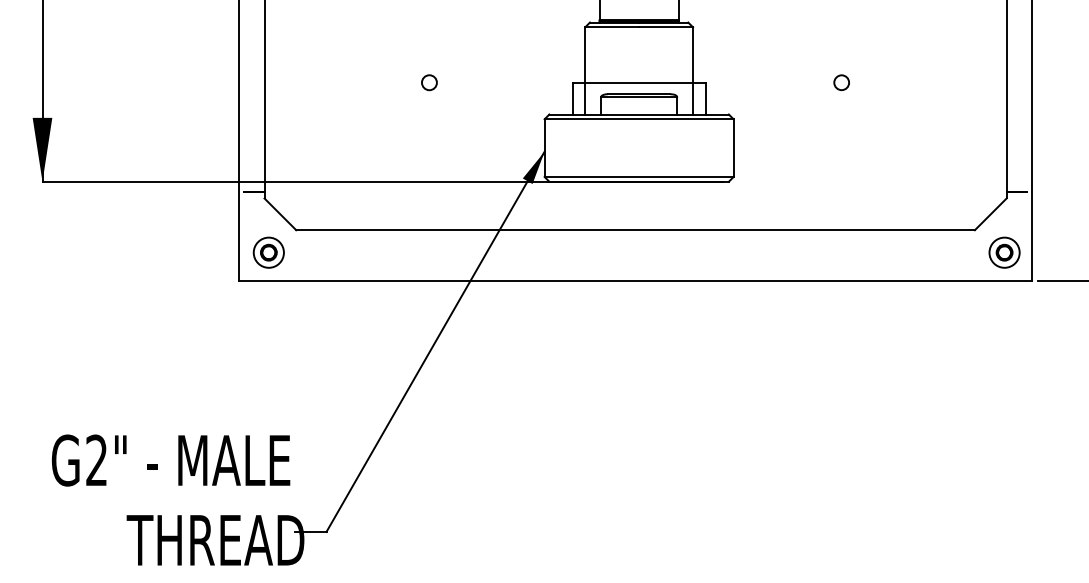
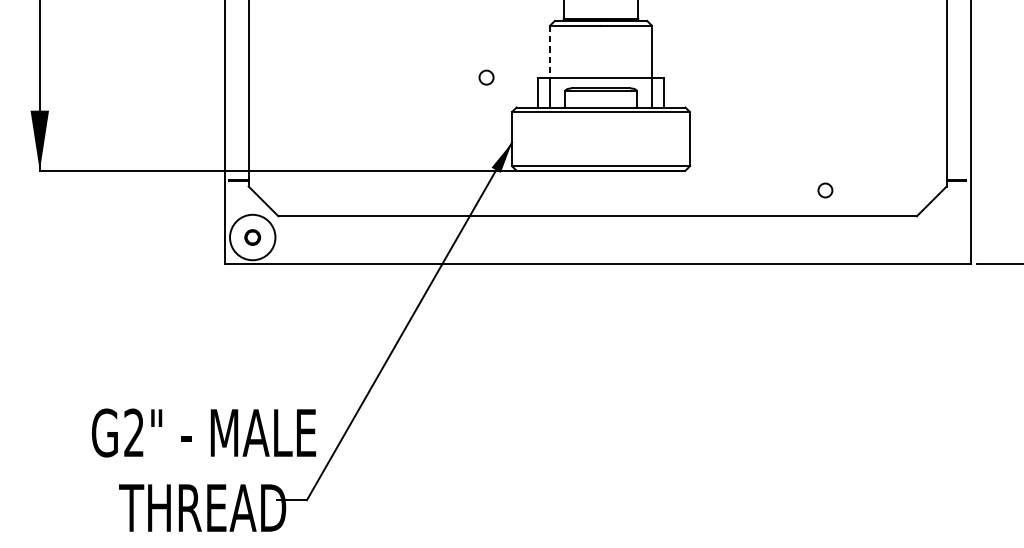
line: (585, 55) -> (550, 52), solid -> dashed
circle: (429, 82) -> (486, 77), moved
circle: (841, 82) -> (825, 190), moved
circle: (268, 252) -> (252, 237), size x1.6
part: (1004, 252) -> (944, 237), removed
text: (170, 460) -> (203, 432), moved

